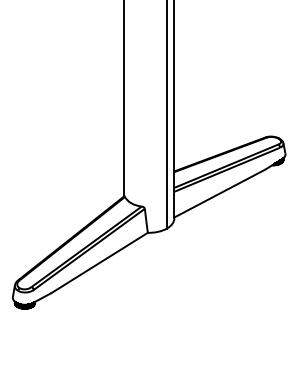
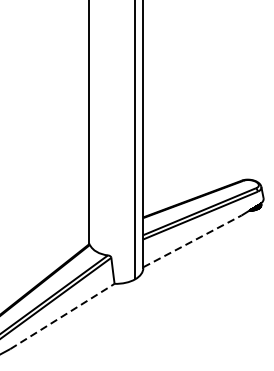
line: (220, 193) -> (193, 241), solid -> dashed
line: (99, 262) -> (62, 315), solid -> dashed

